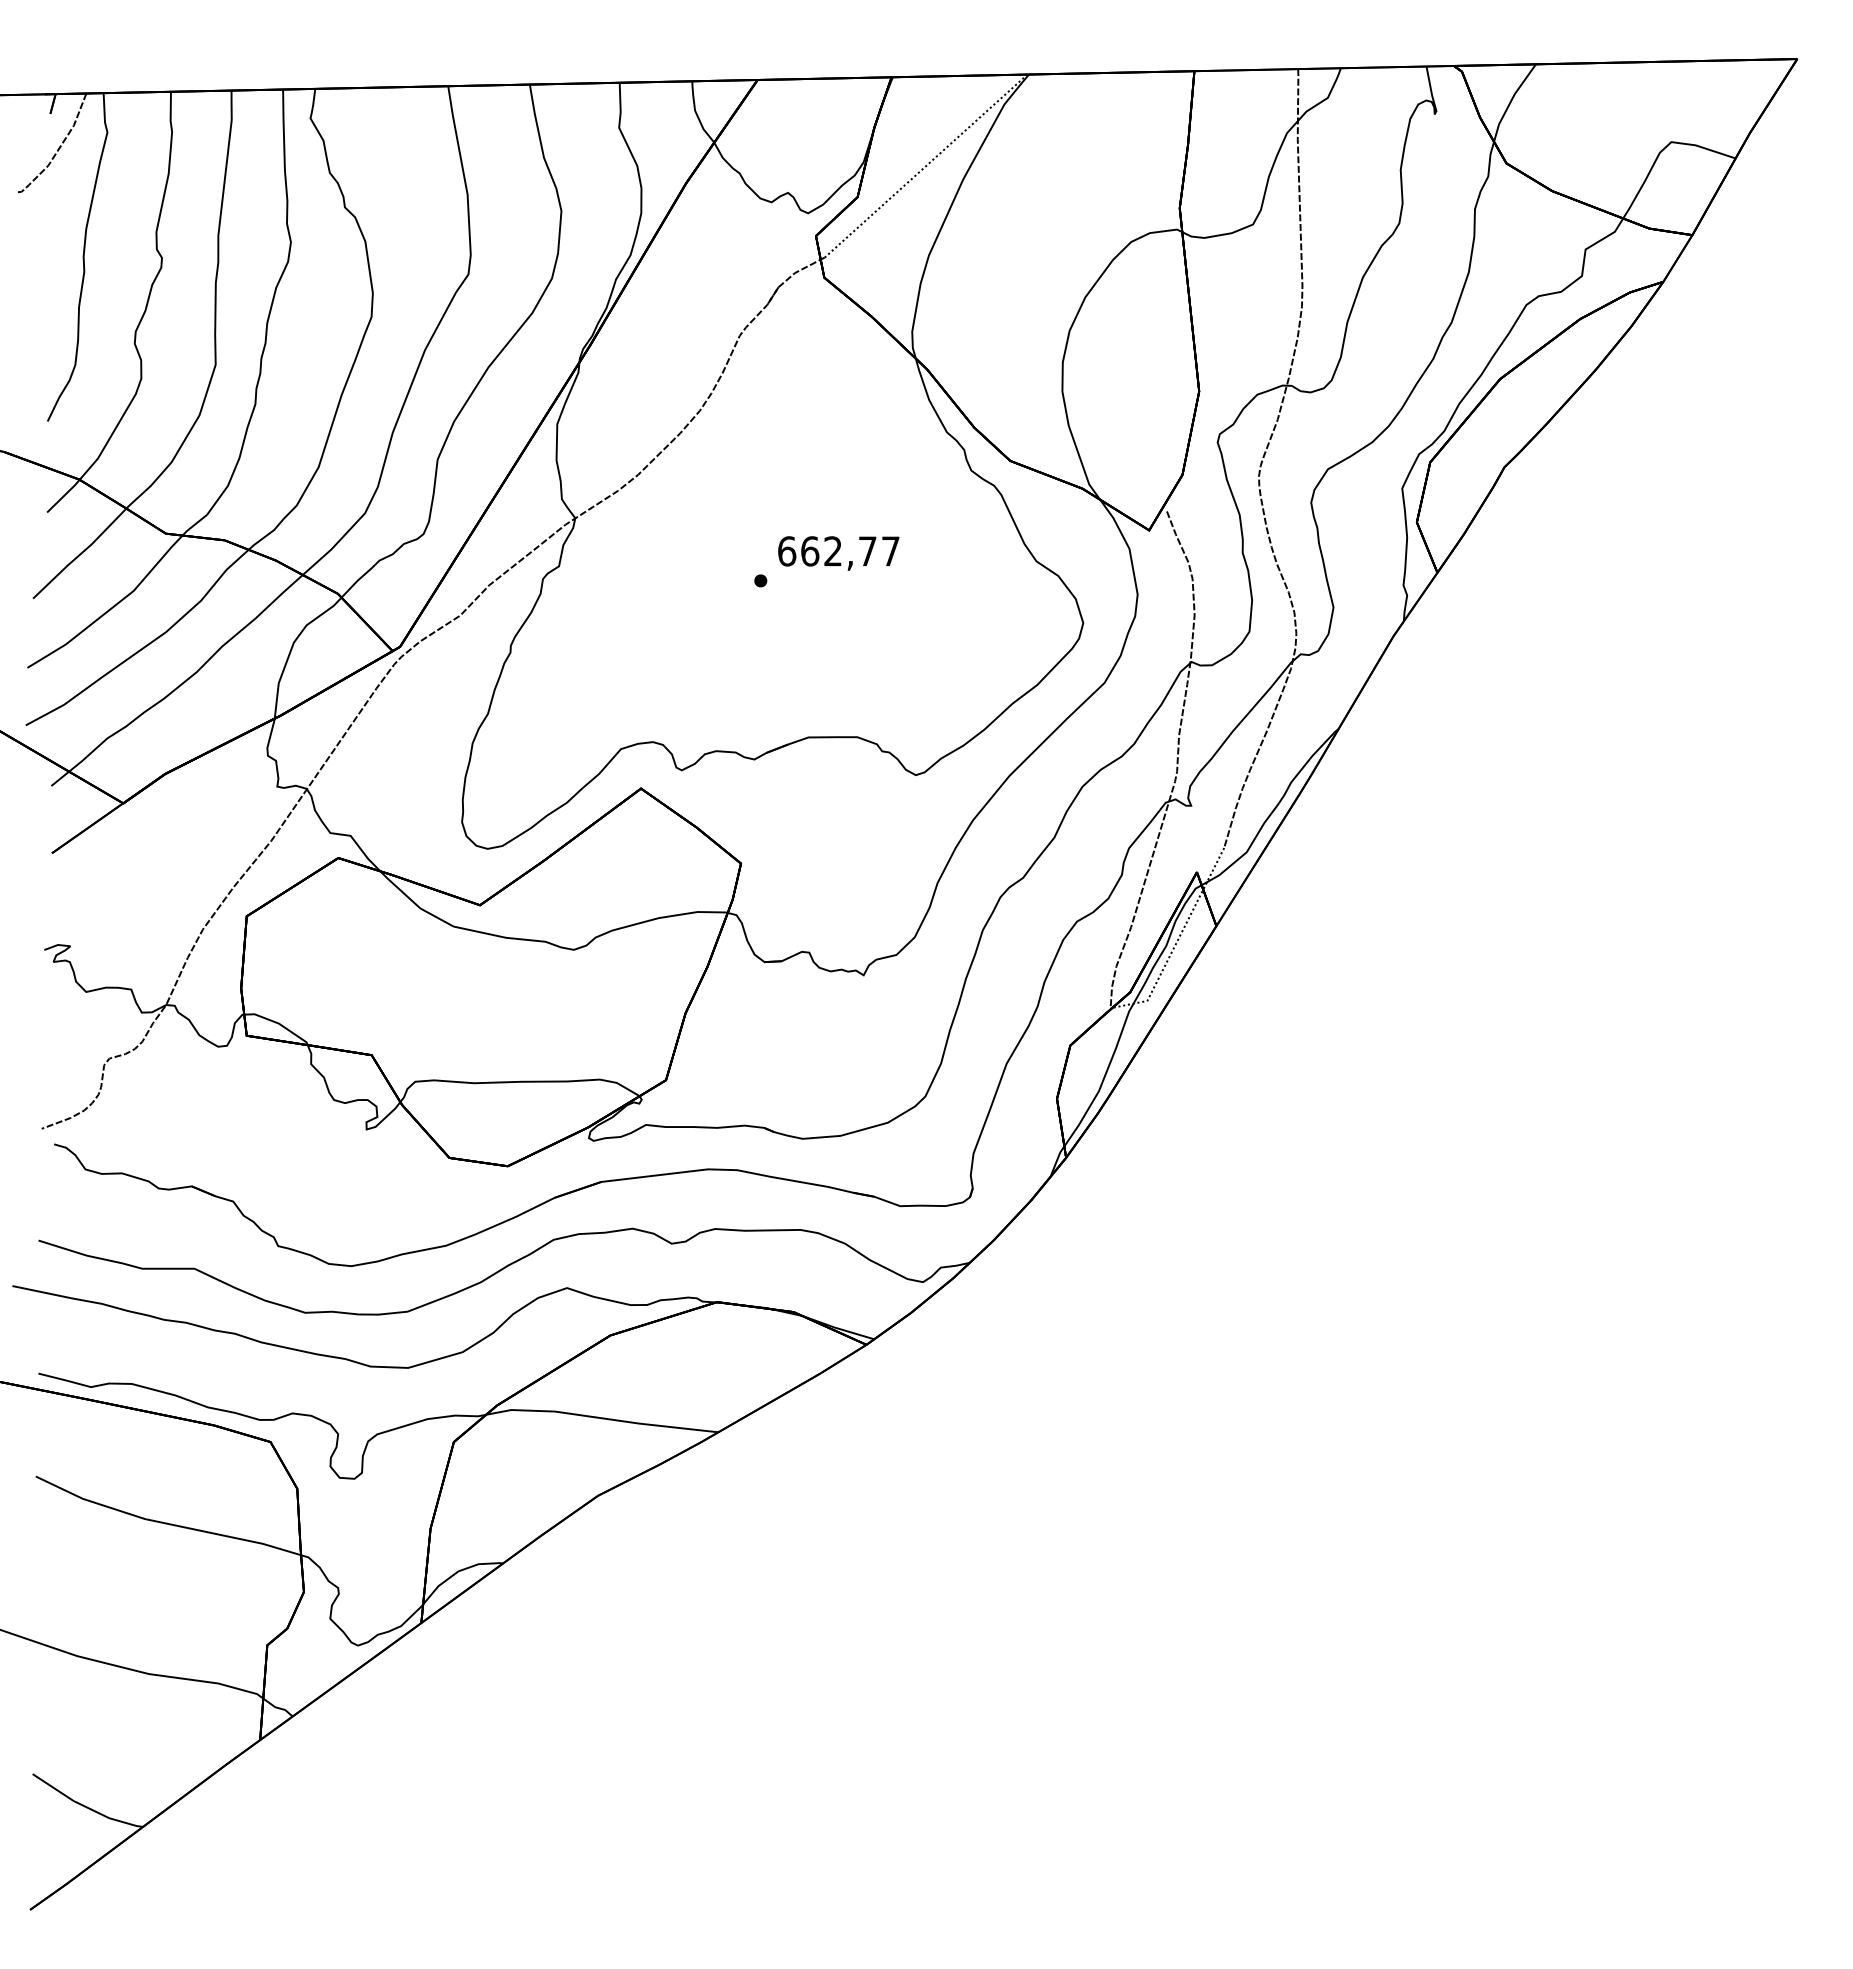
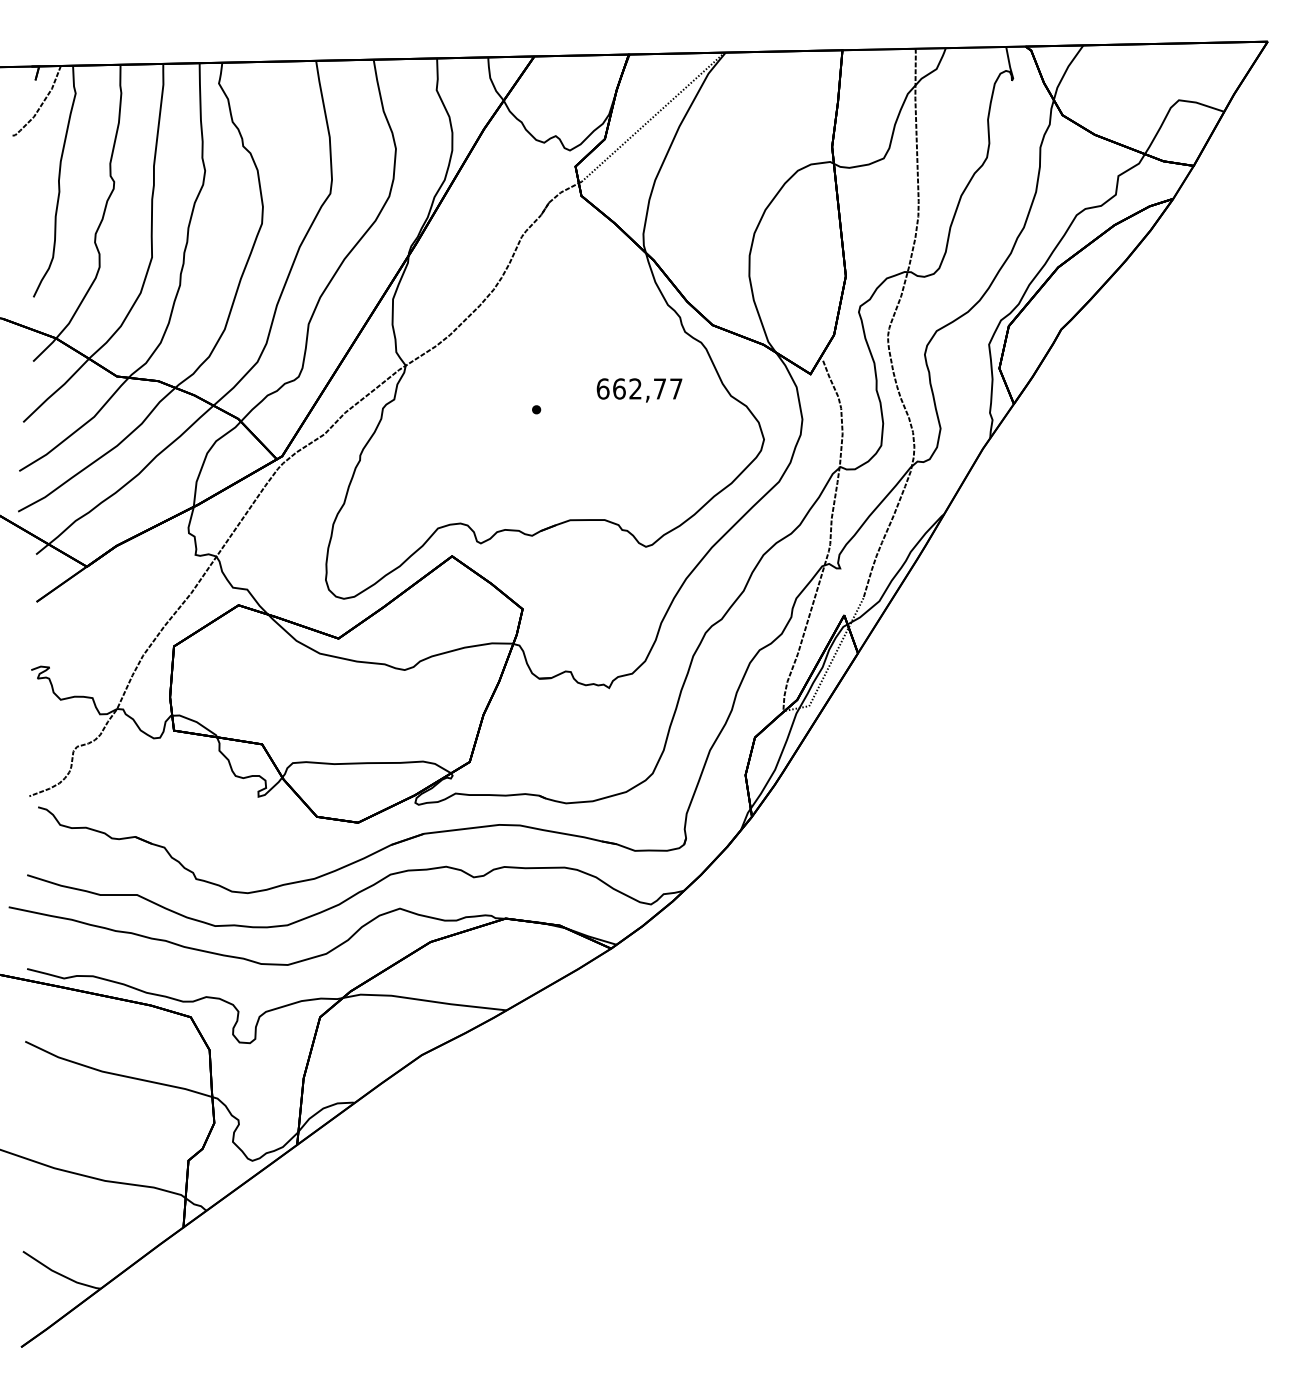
text: (838, 553) -> (639, 390), moved

